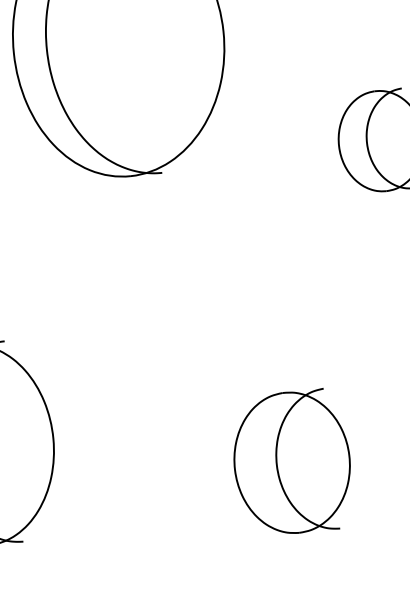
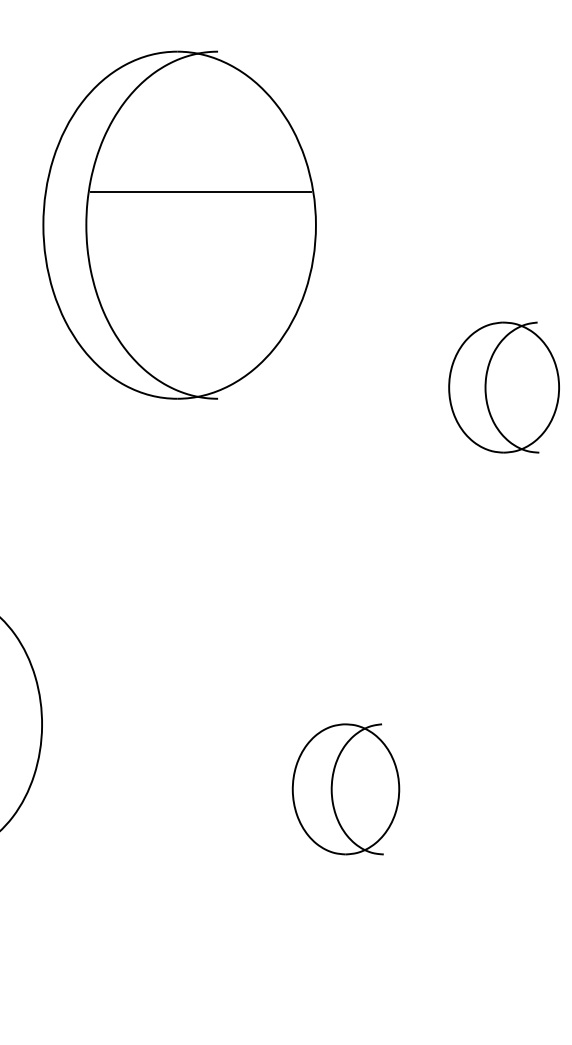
line: (132, 15) -> (200, 192), added
part: (291, 462) -> (345, 789), size x0.71

